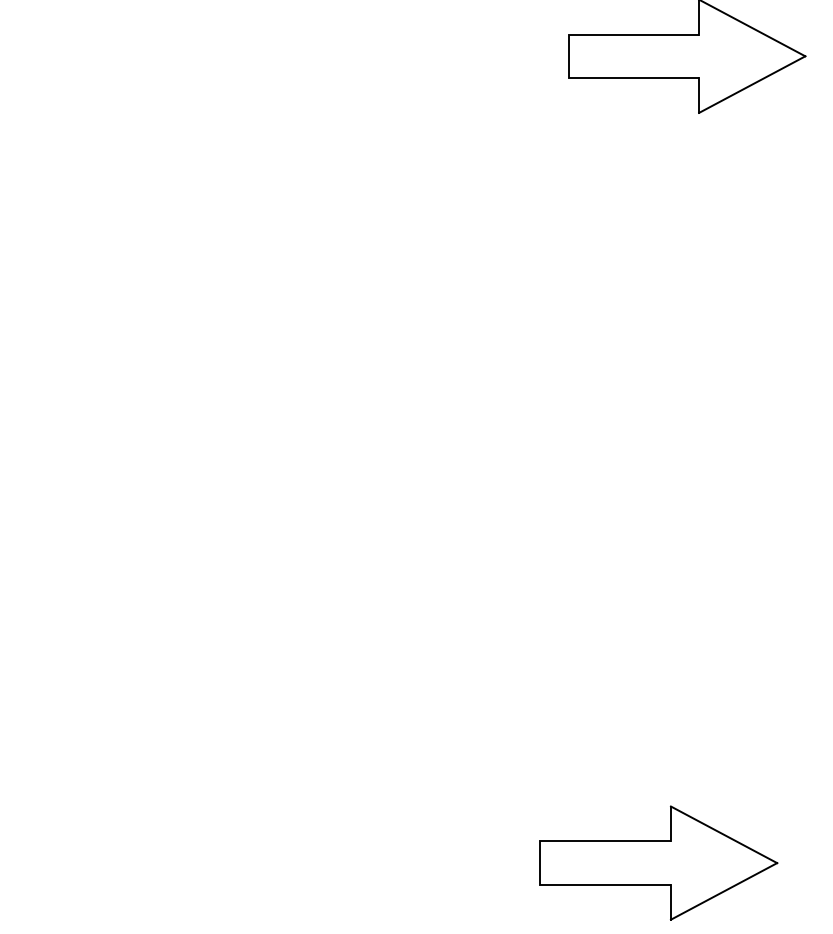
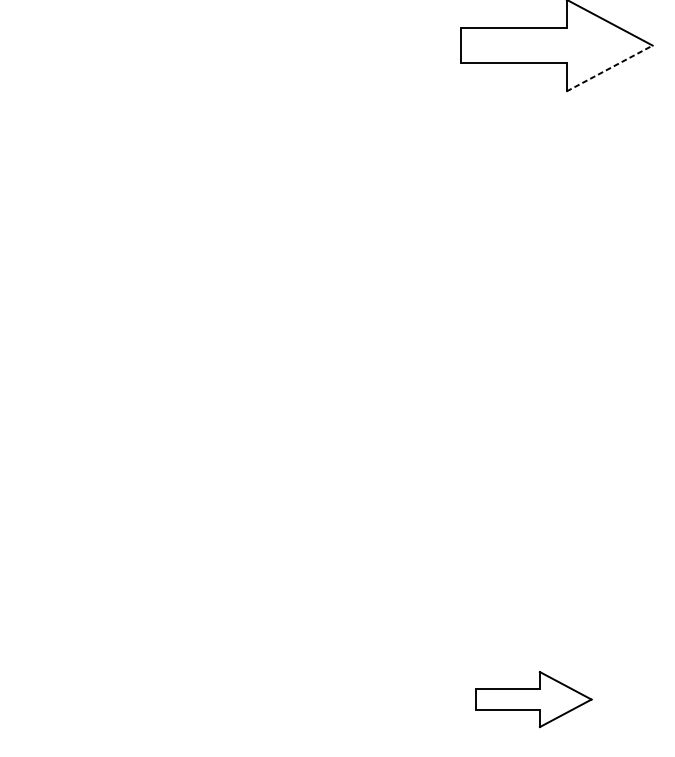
line: (752, 84) -> (609, 68), solid -> dashed
part: (658, 862) -> (533, 699), size x0.6

